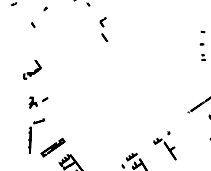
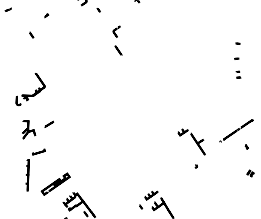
part: (32, 69) -> (30, 89), size x1.4
part: (38, 102) -> (37, 129), size x1.4
part: (164, 148) -> (191, 141), moved

